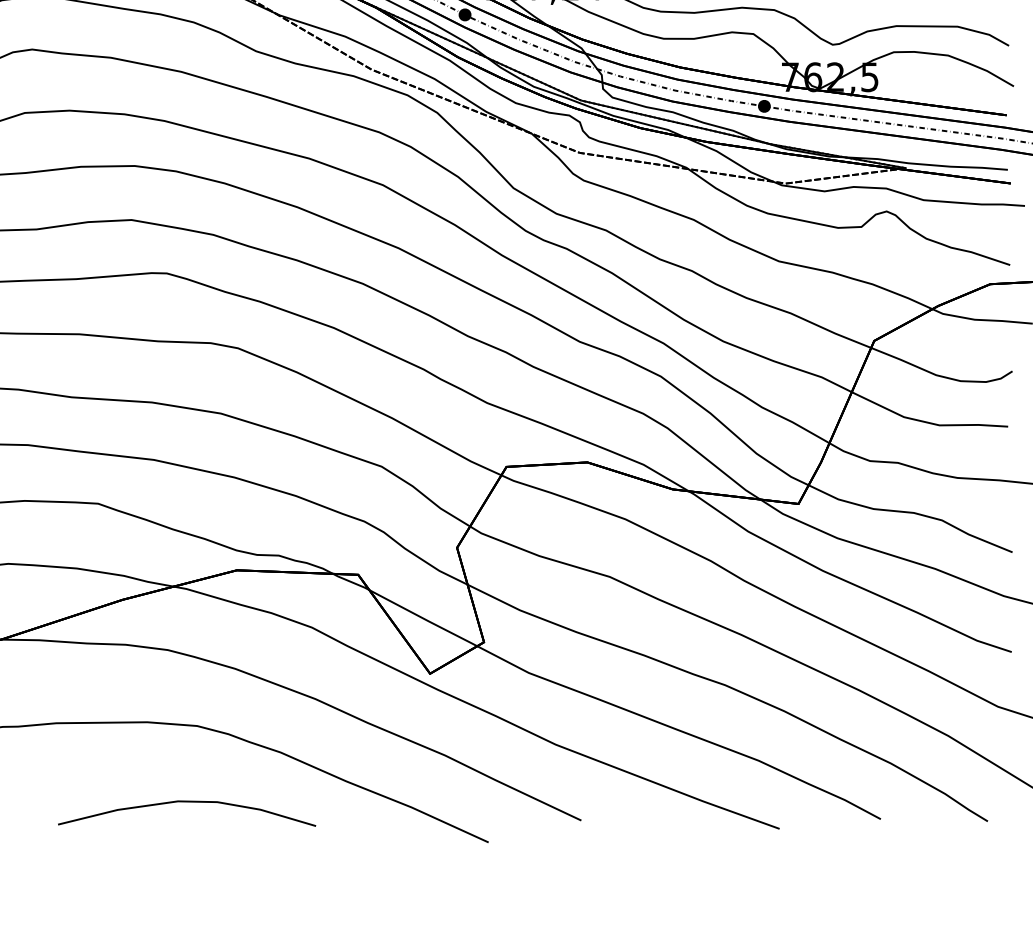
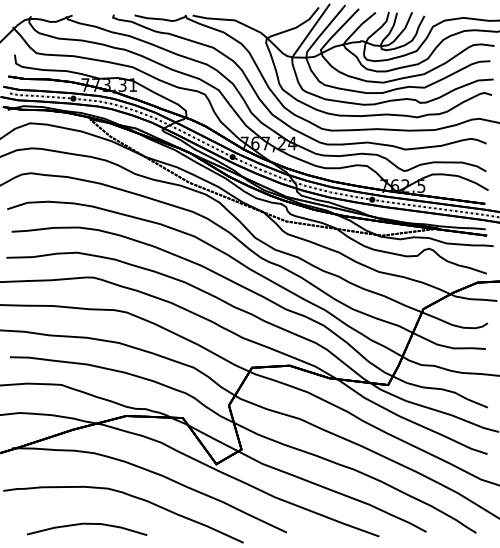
curve: (187, 803) -> (87, 524), moved

